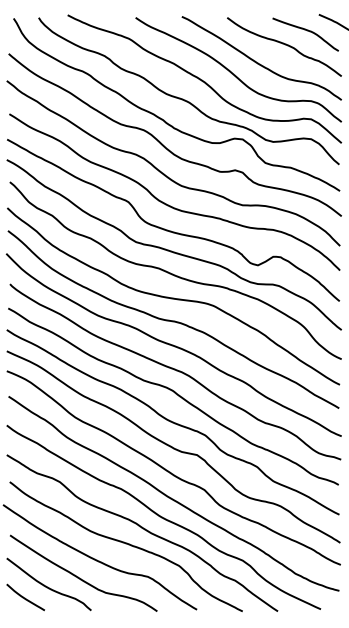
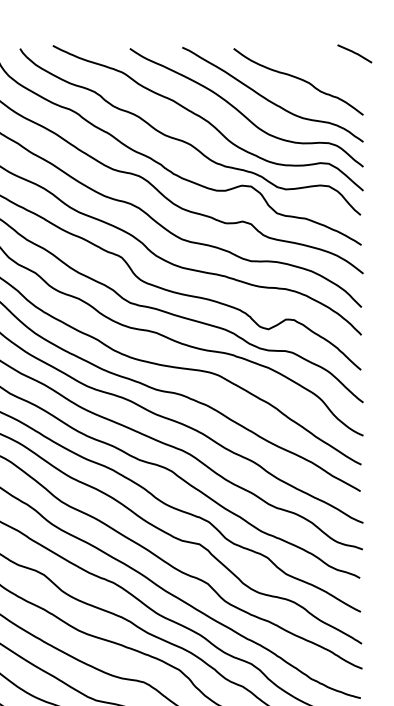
curve: (307, 31) -> (324, 64), removed

